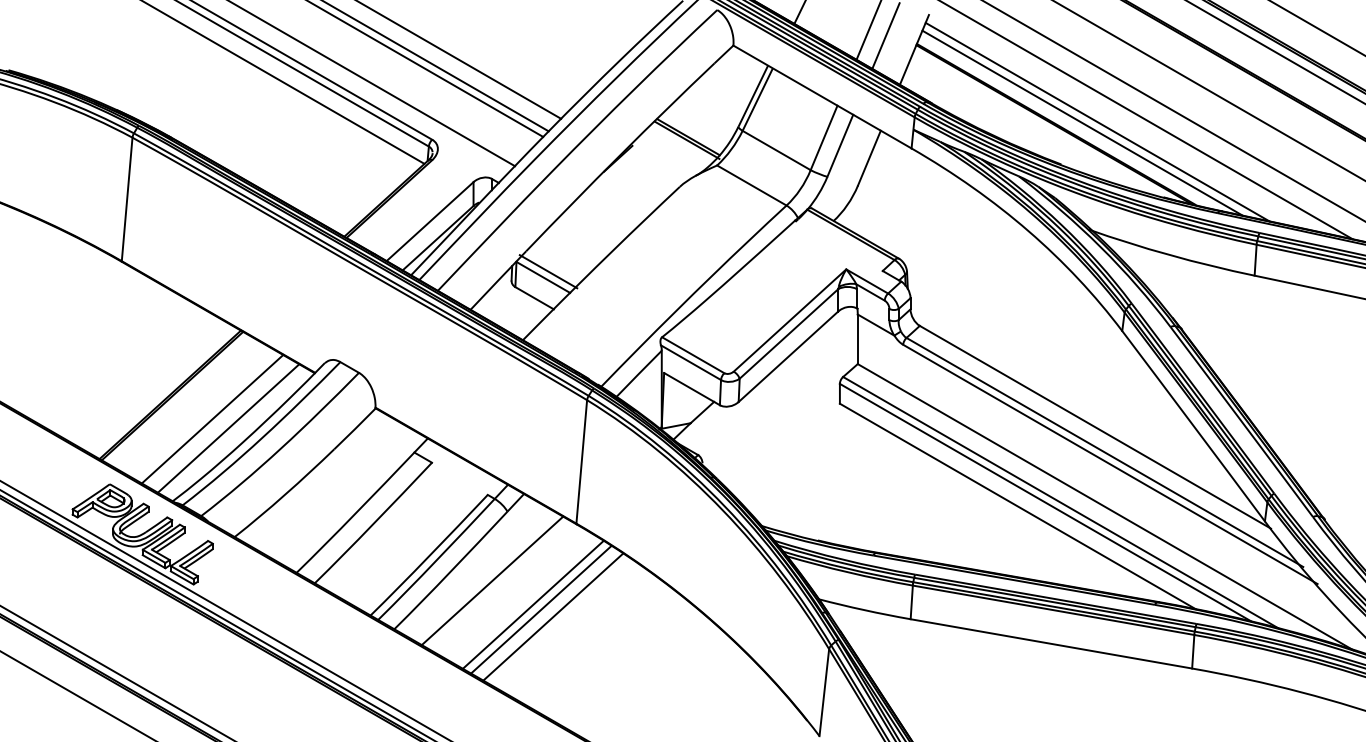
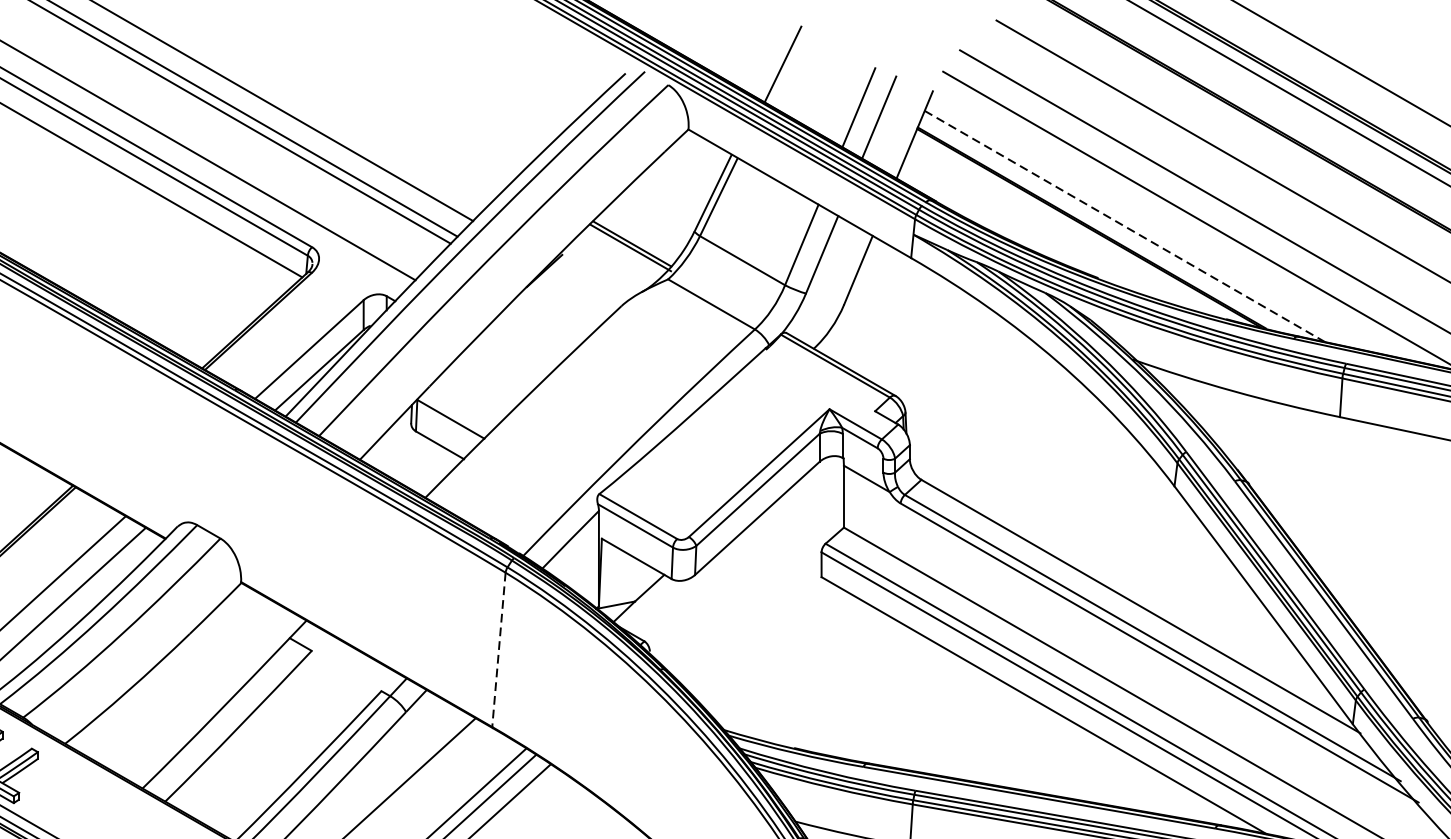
line: (1097, 121) -> (1143, 224), removed
line: (1082, 123) -> (1124, 226), solid -> dashed
line: (548, 271) -> (457, 411), removed
line: (581, 461) -> (498, 649), solid -> dashed

